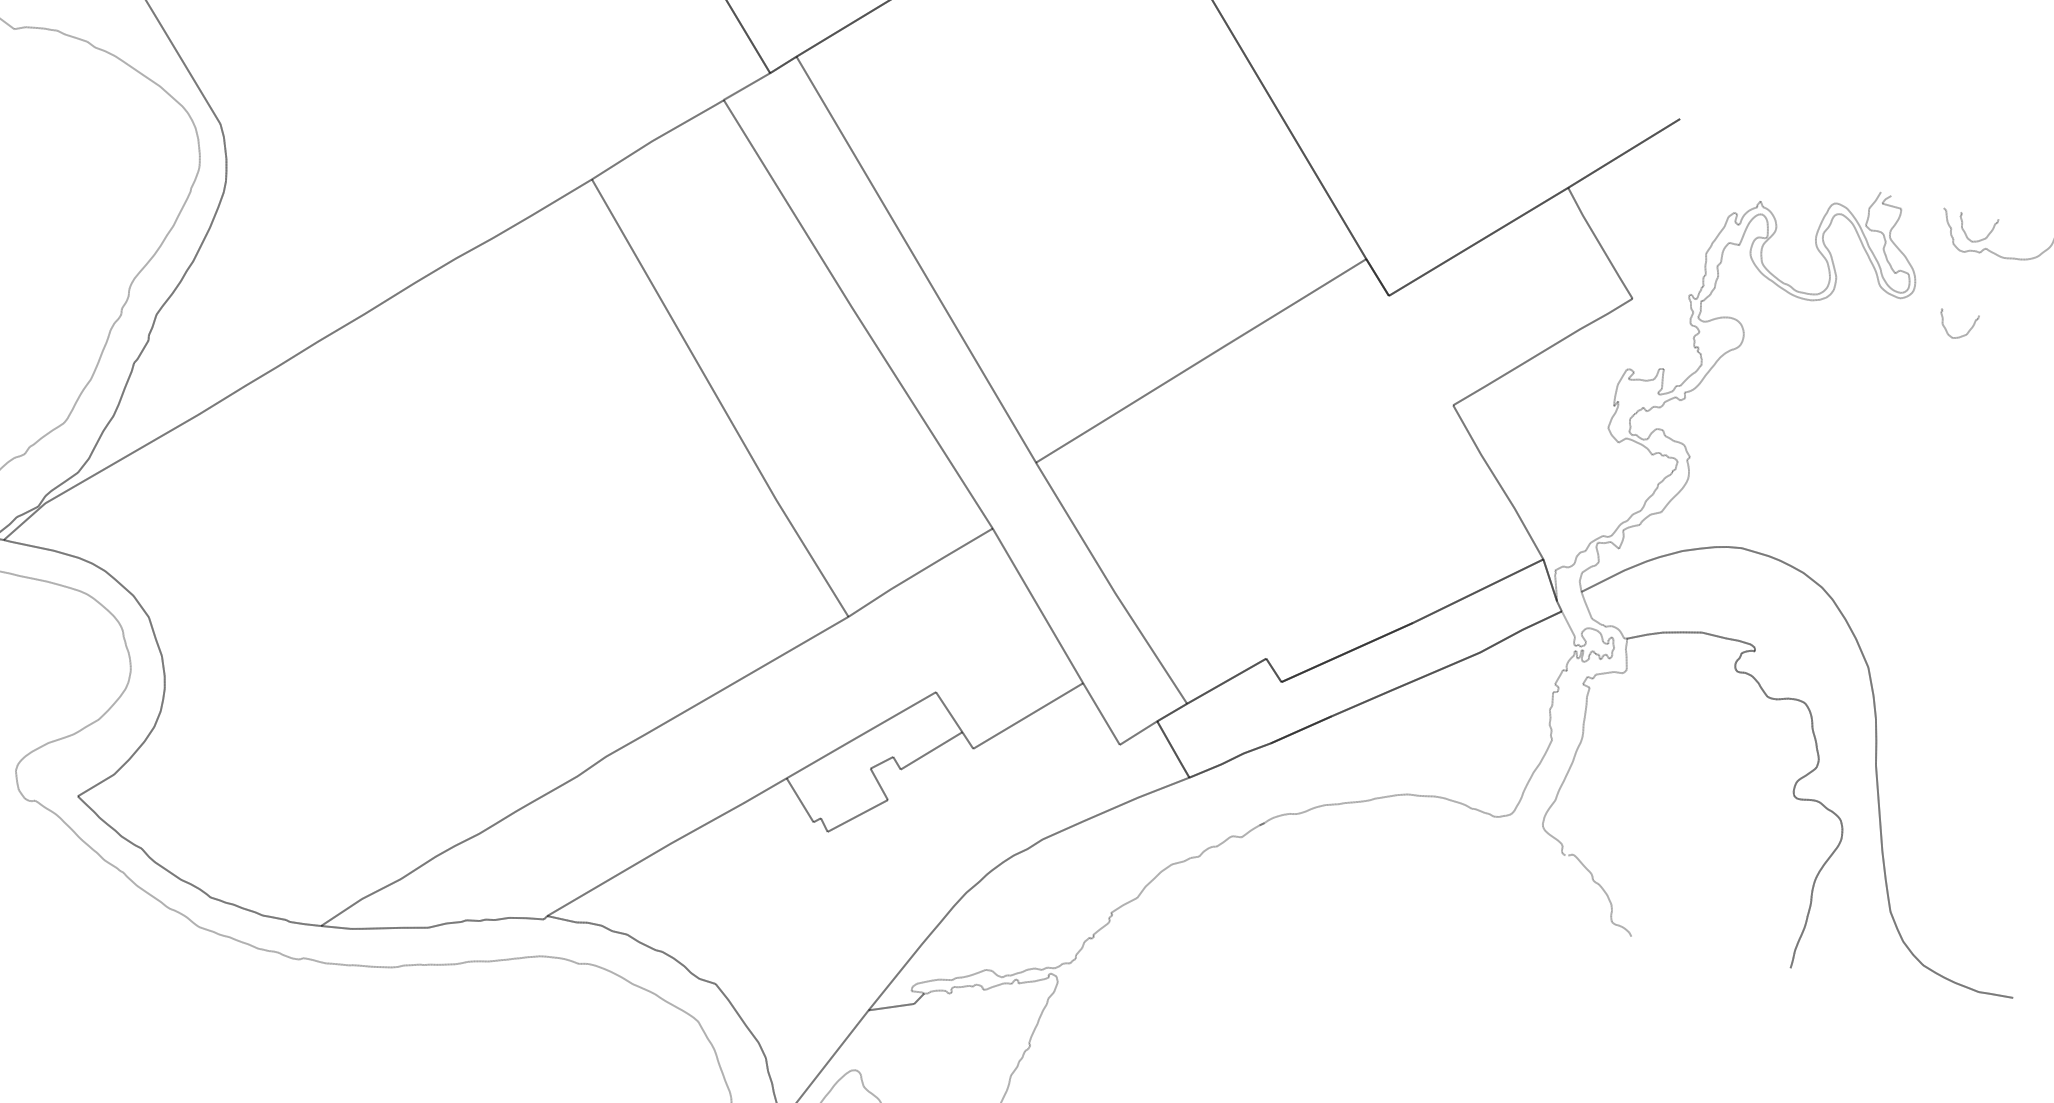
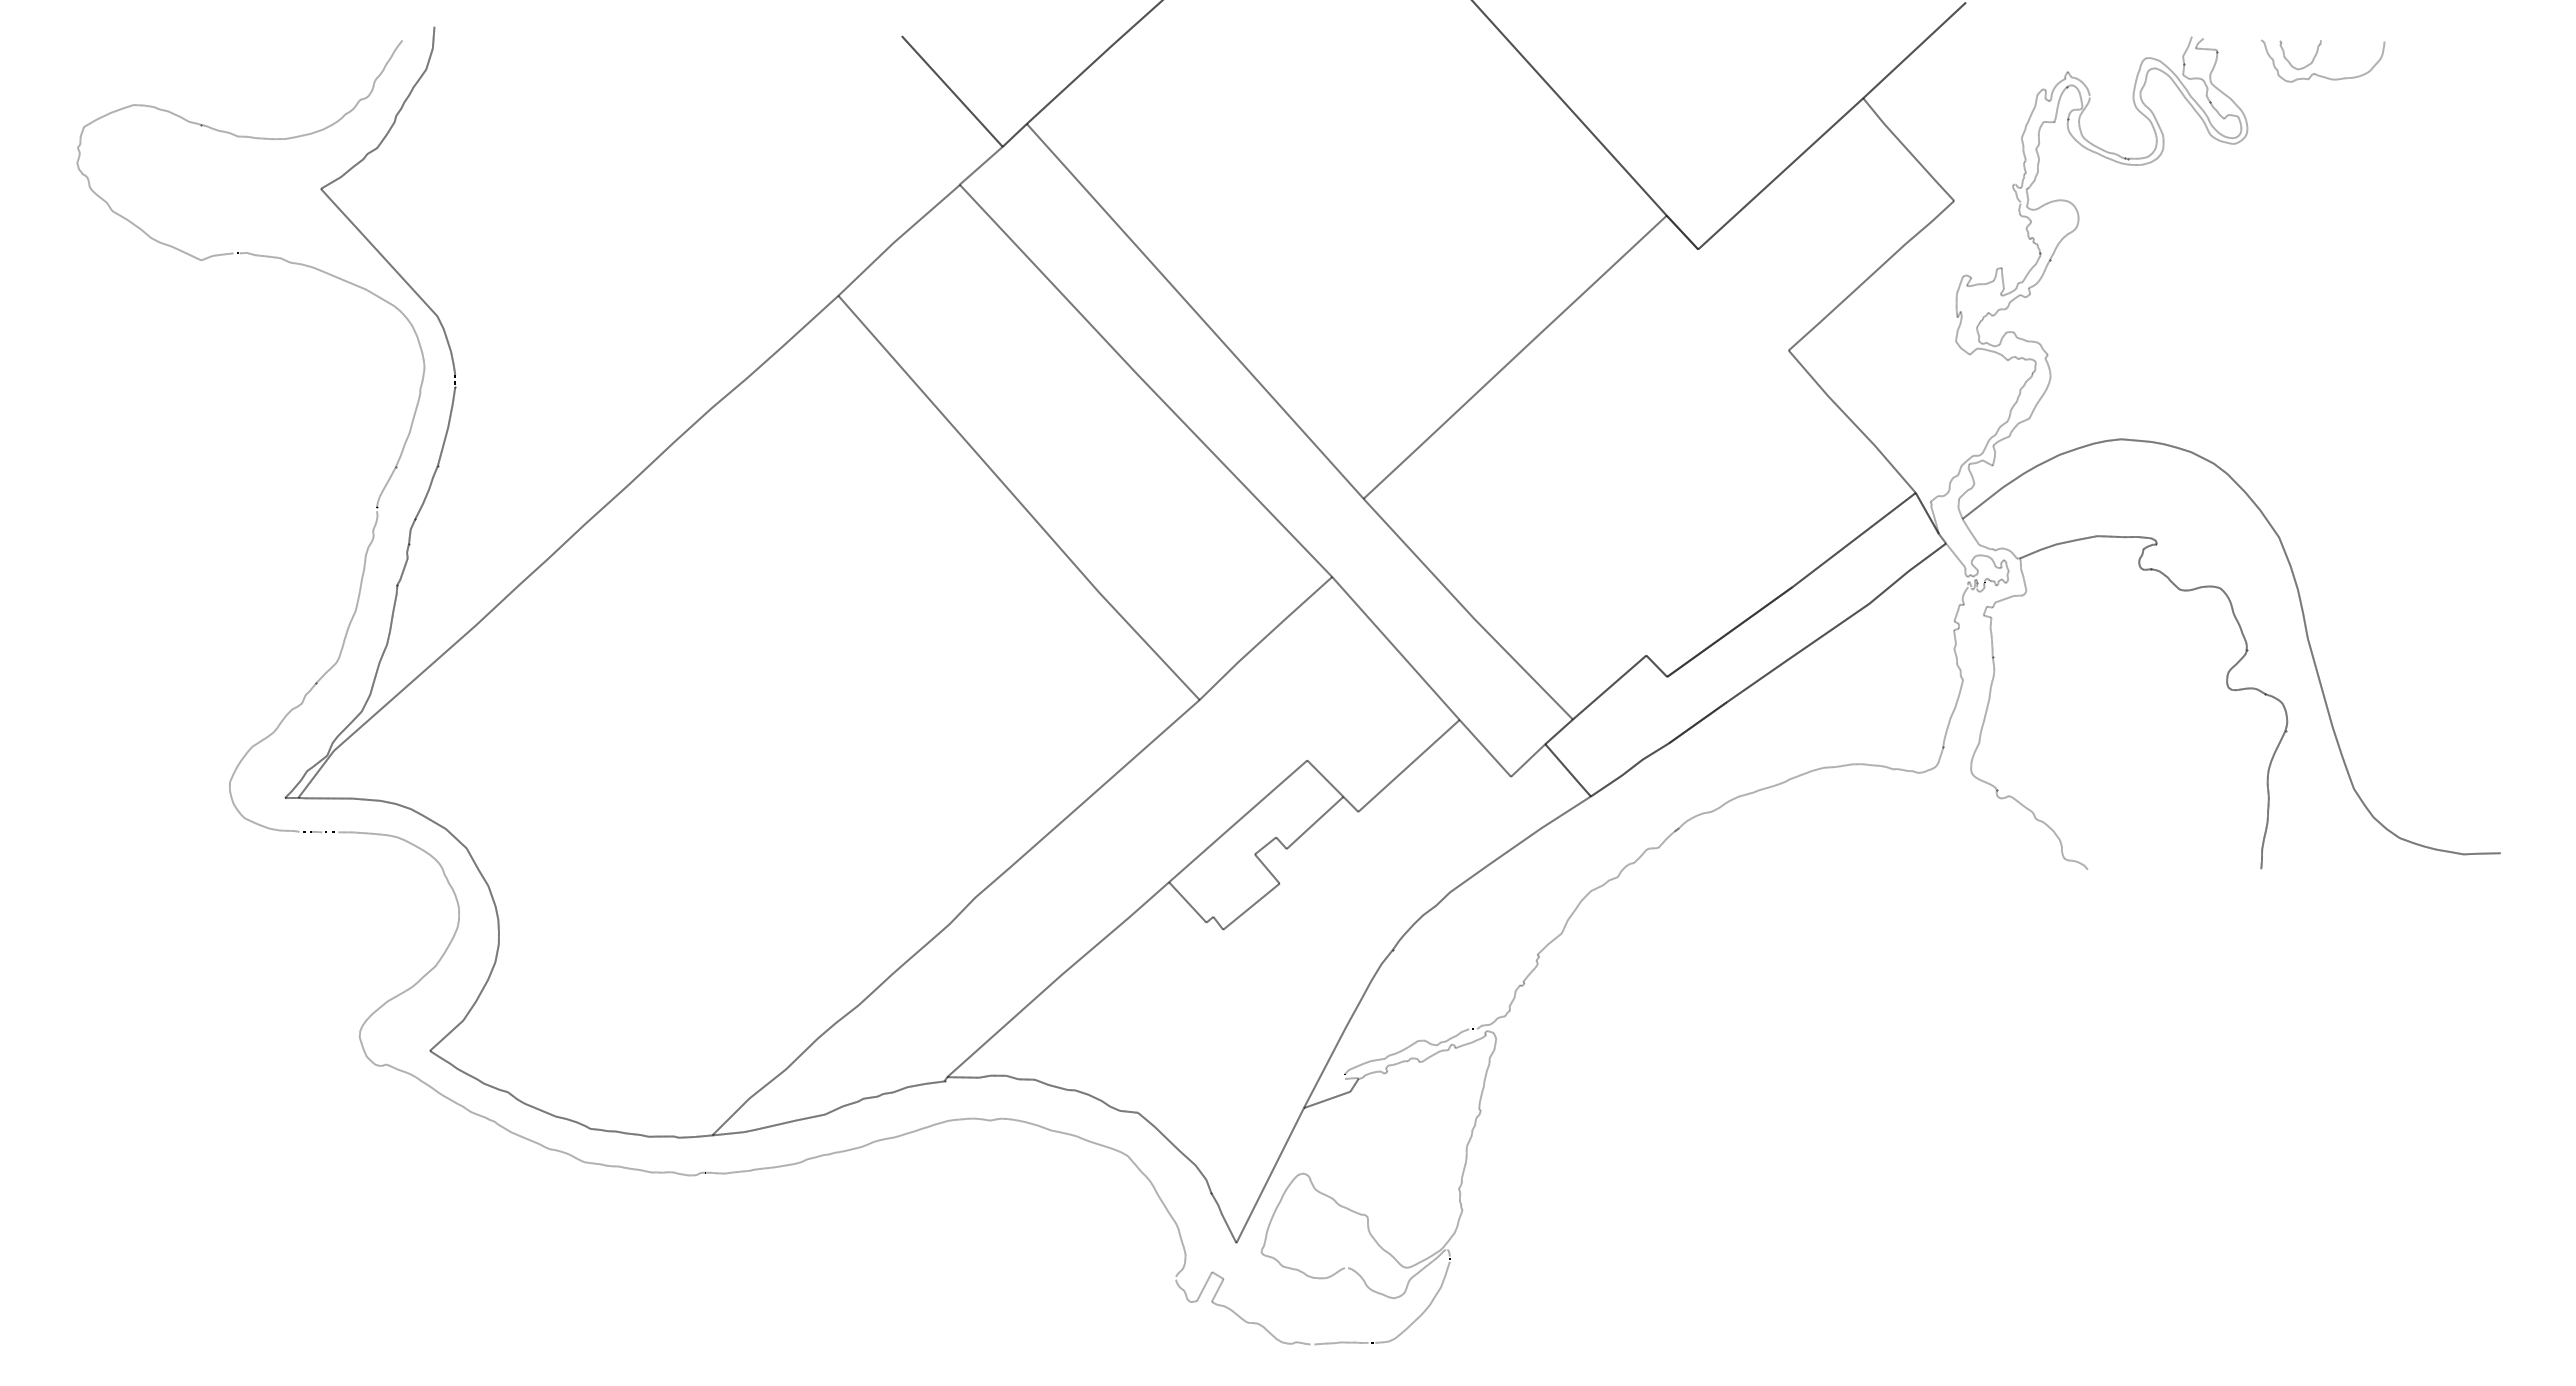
curve: (1962, 335) -> (2307, 169), removed

